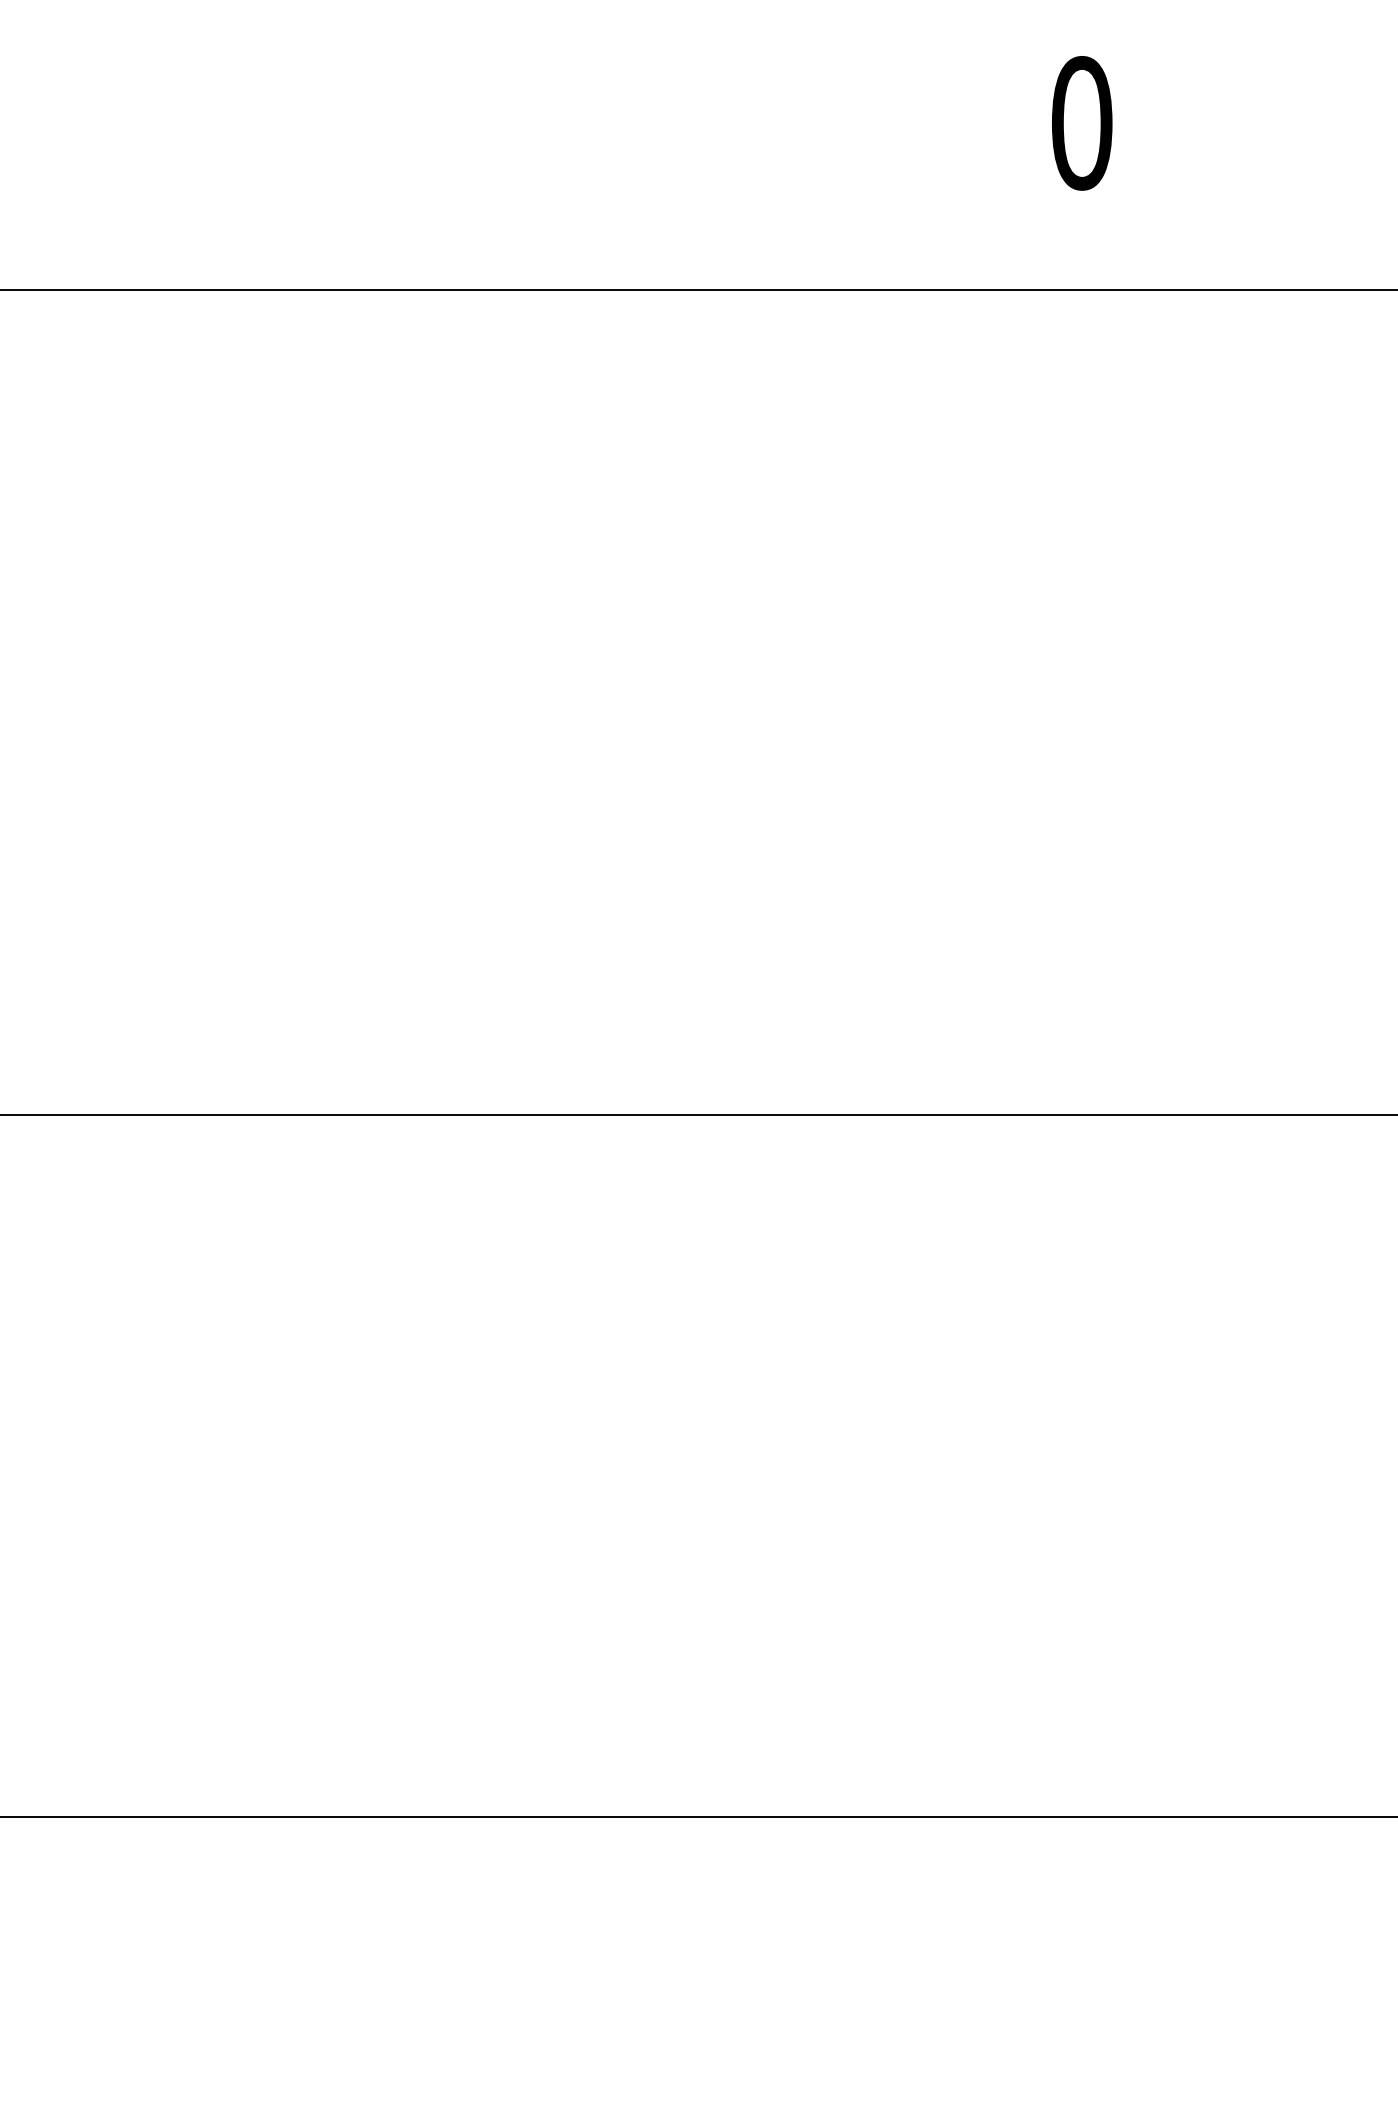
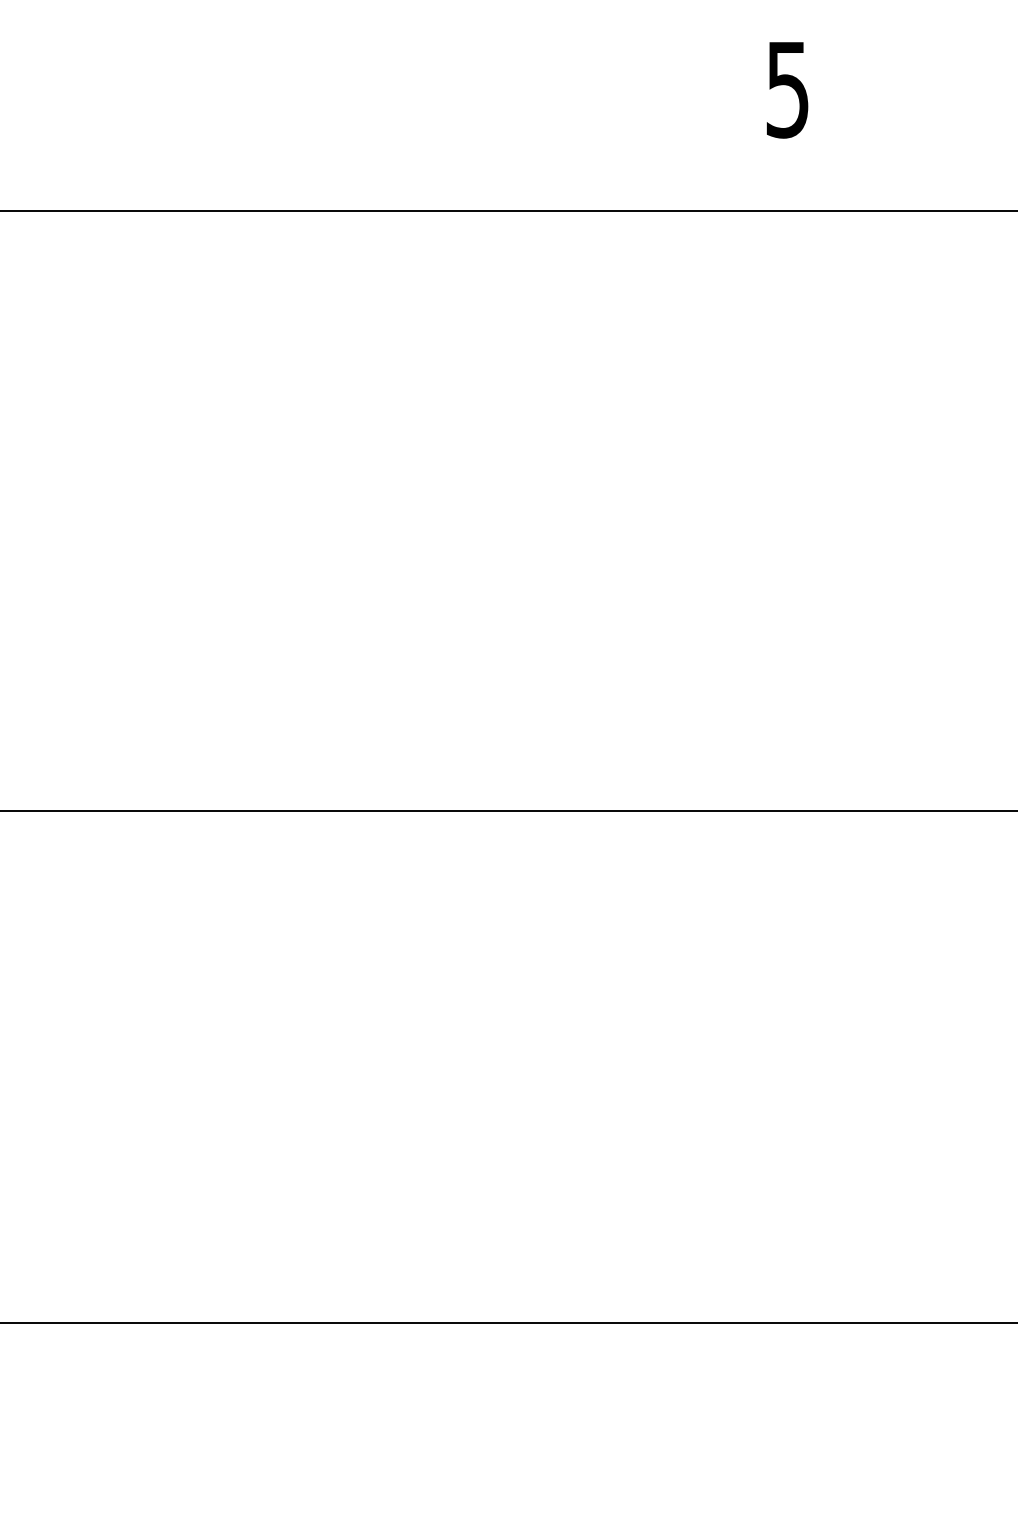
text: (1082, 123) -> (788, 89), 0 -> 5

